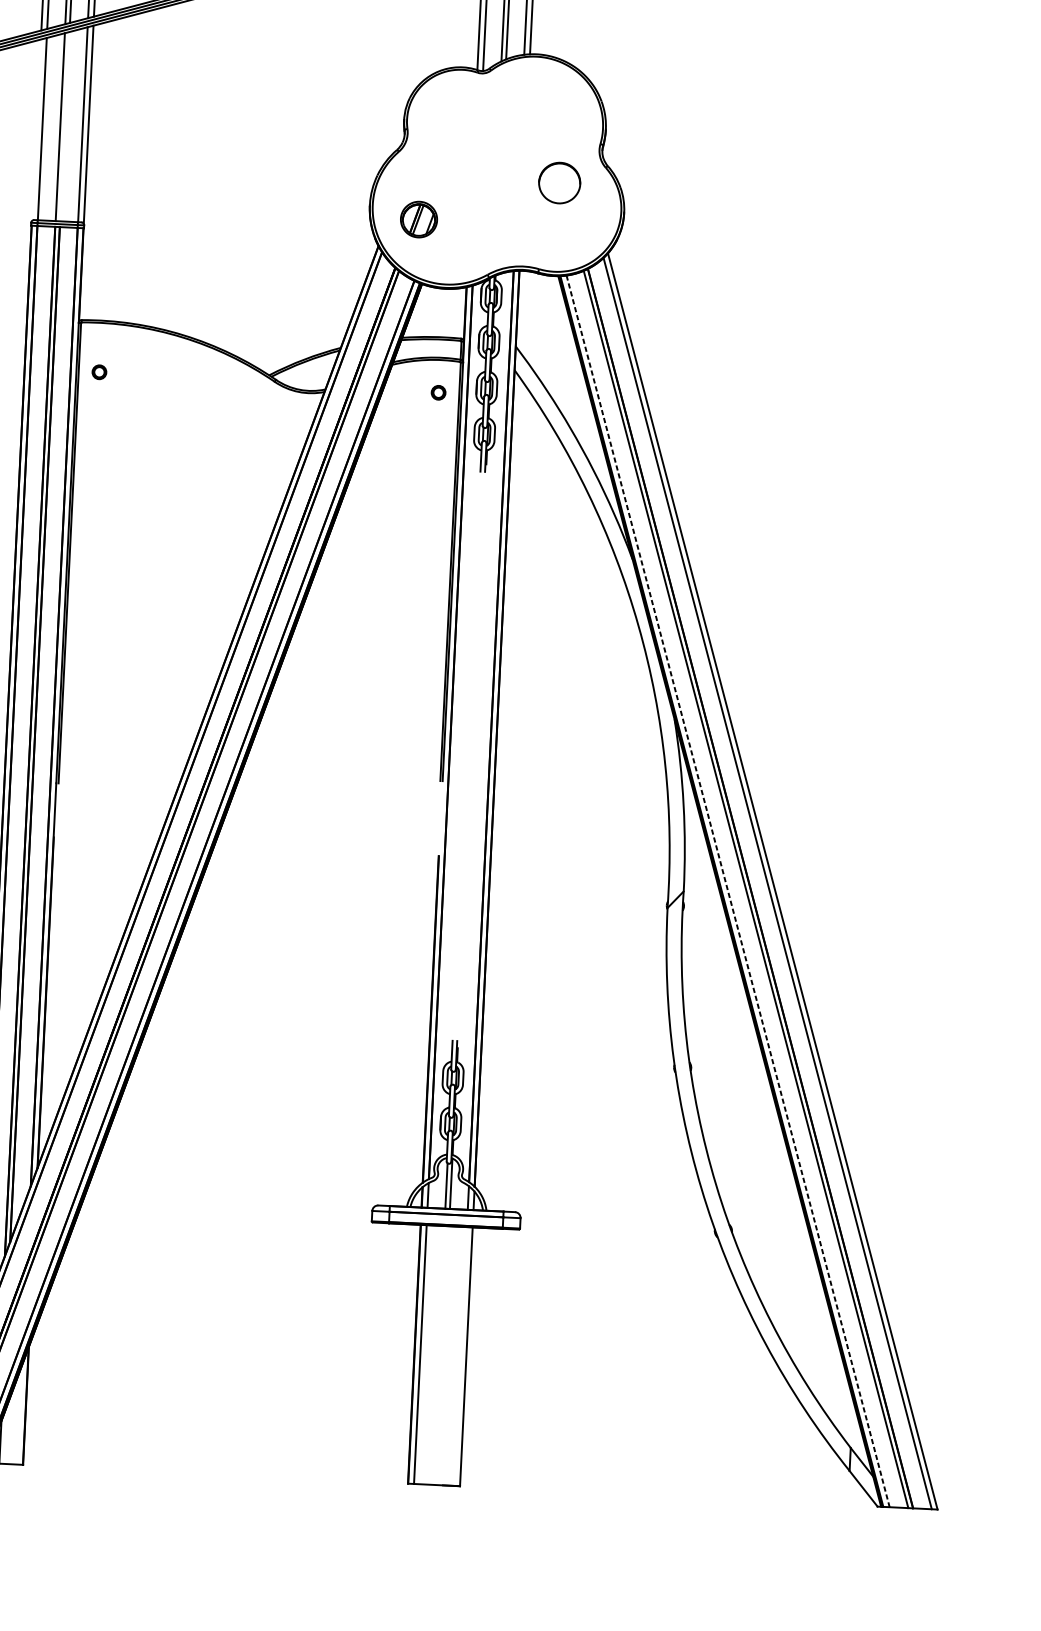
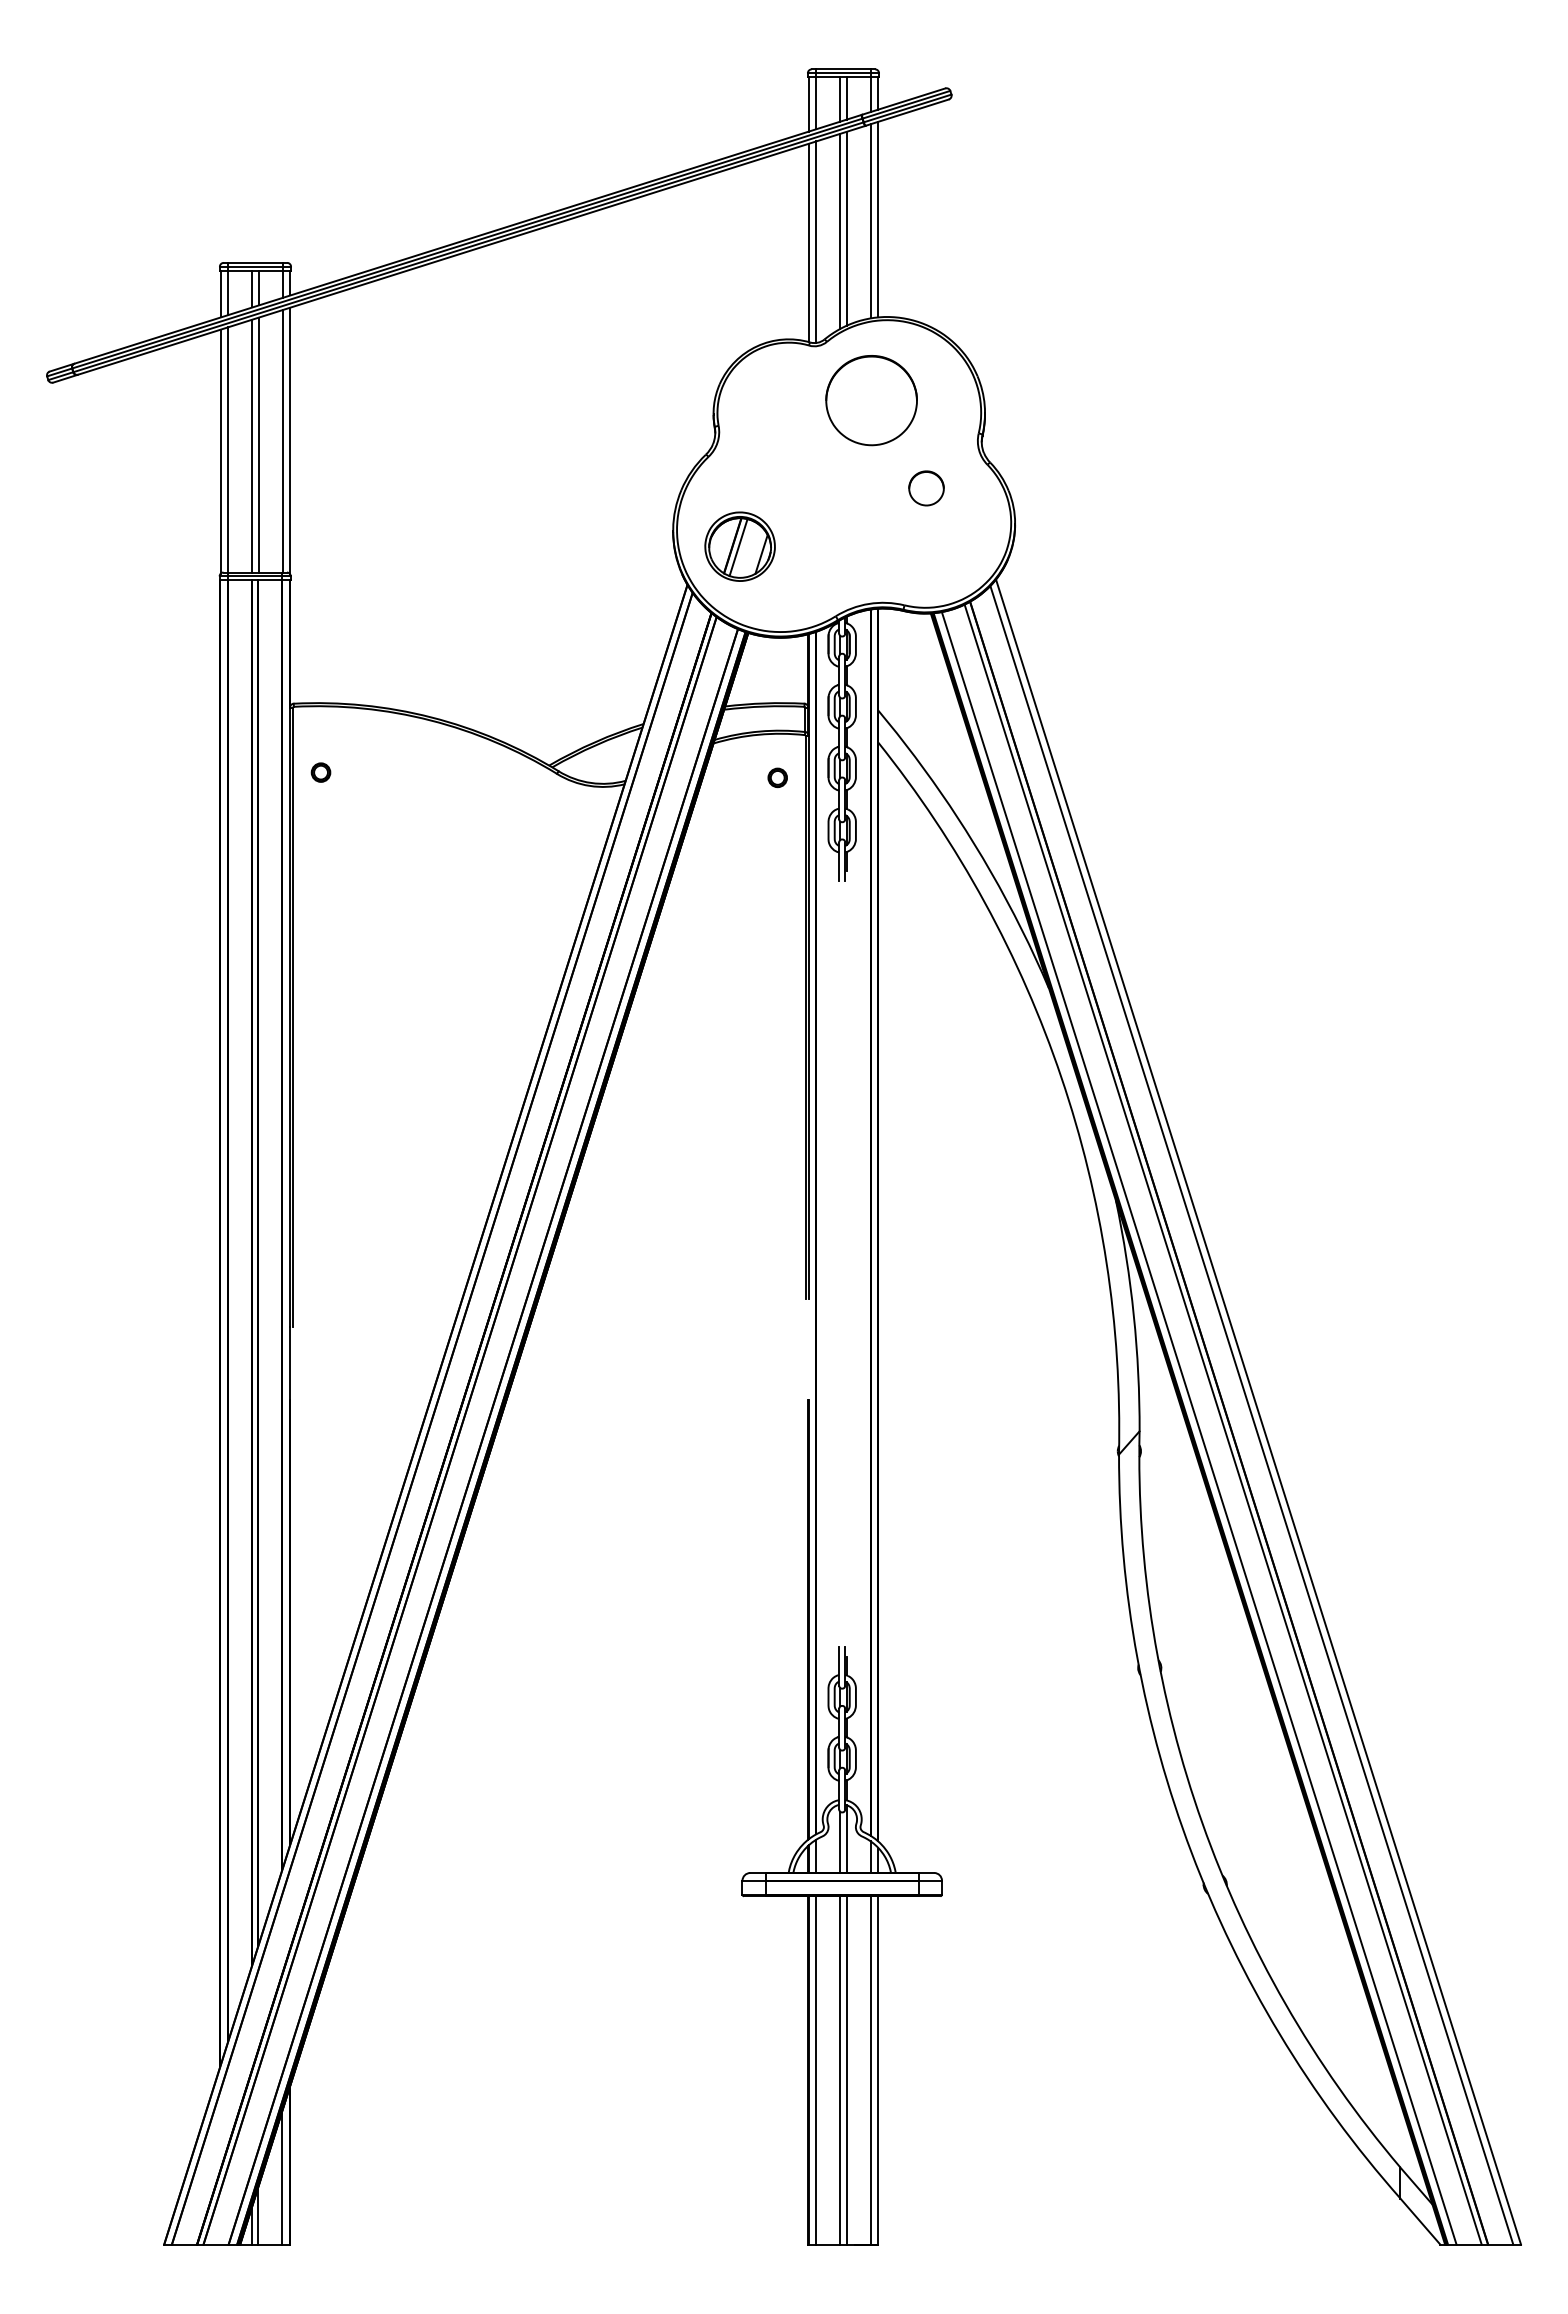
part: (521, 115) -> (871, 400), added
line: (64, 126) -> (258, 444), added
line: (36, 130) -> (220, 451), added
part: (559, 183) -> (926, 488), size x0.62
part: (418, 219) -> (739, 546), size x1.43
line: (728, 891) -> (1199, 1428), dashed -> solid
line: (438, 1355) -> (840, 2070), added
line: (442, 1355) -> (846, 2070), added
line: (460, 1356) -> (870, 2070), added
line: (19, 1414) -> (282, 2177), added

